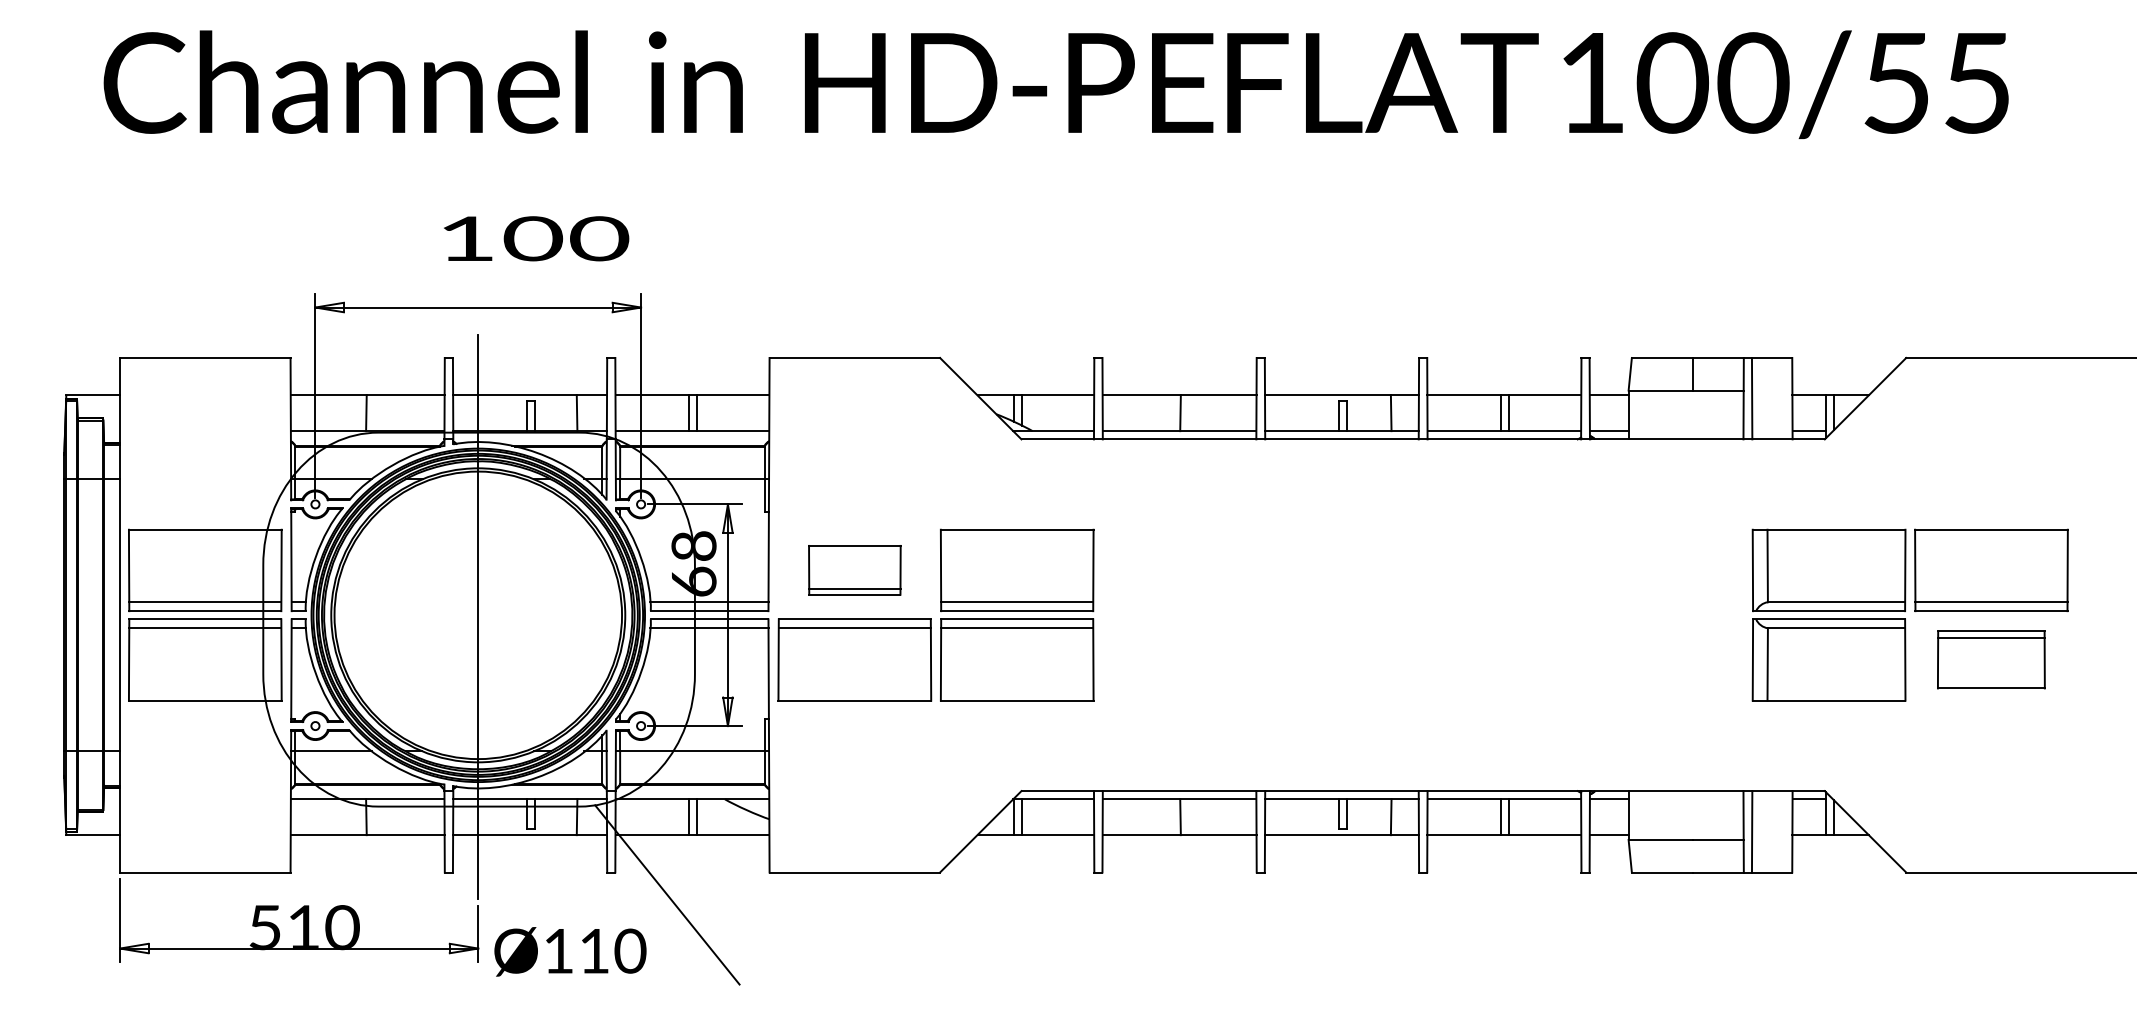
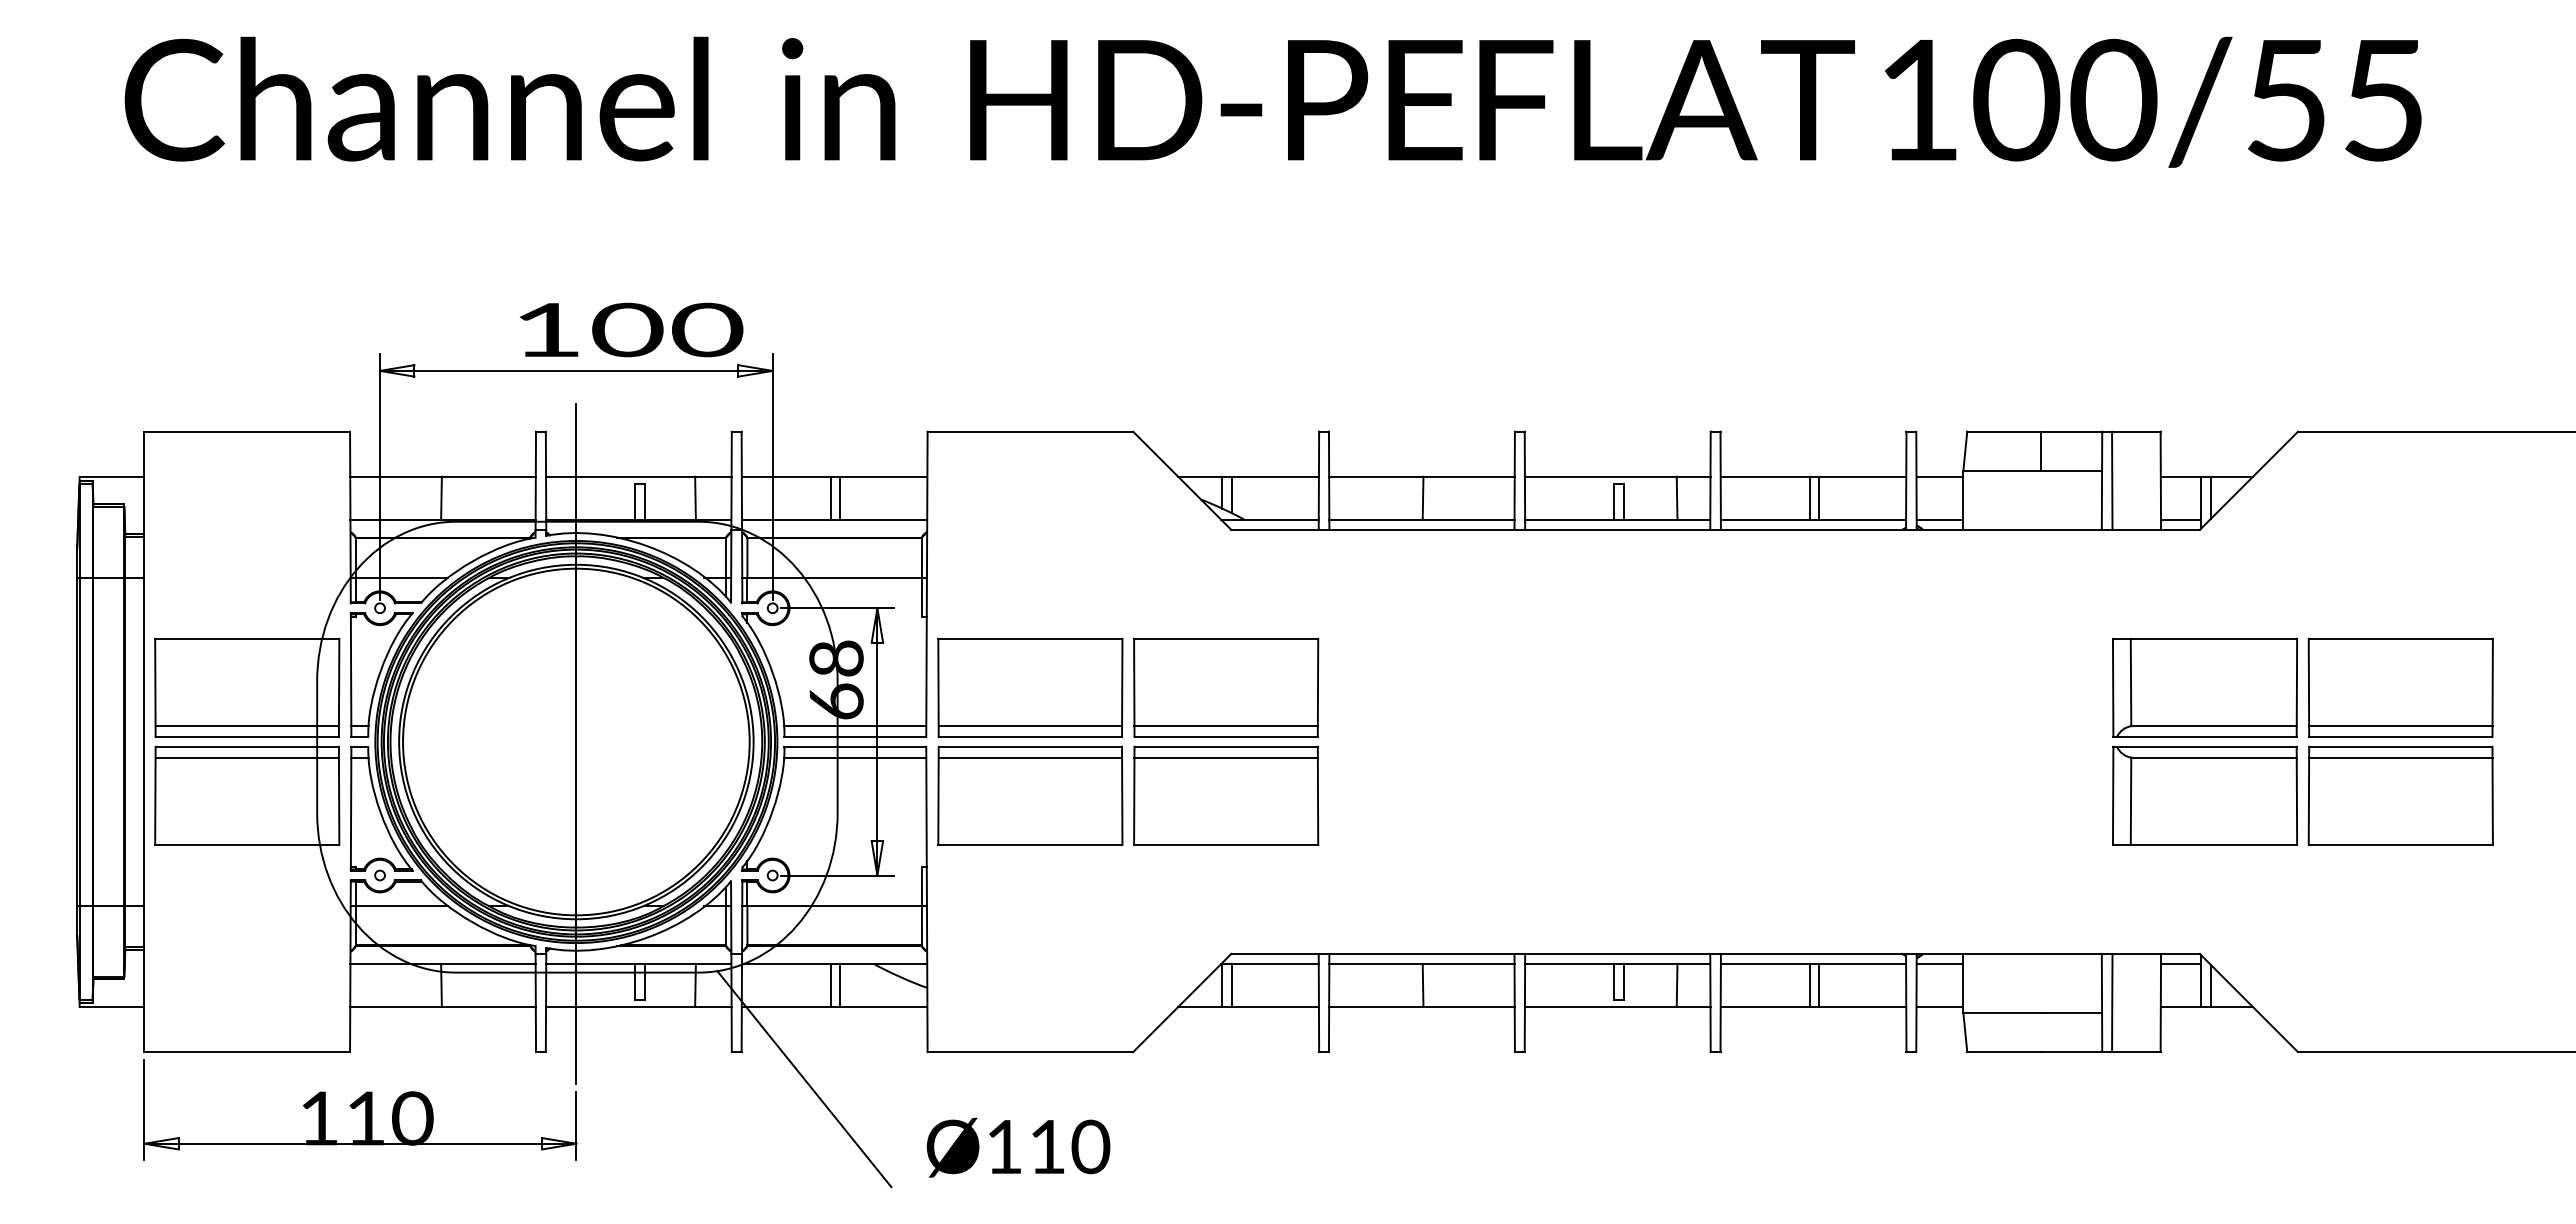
text: (536, 238) -> (631, 329), moved
part: (854, 570) -> (1030, 687), size x1.67
part: (1991, 659) -> (2400, 795), size x1.43
text: (265, 927) -> (319, 1118), 510 -> 110
text: (570, 951) -> (1018, 1147), moved

